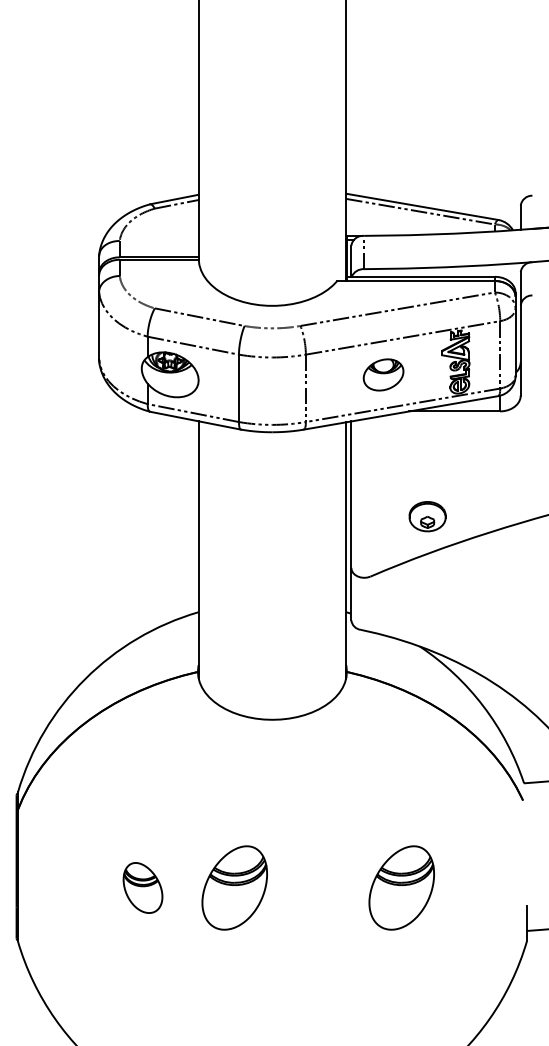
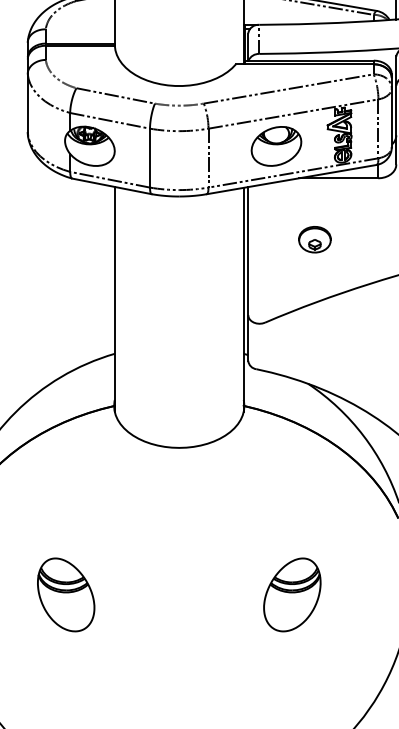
part: (383, 374) -> (276, 146), size x1.43
part: (427, 516) -> (314, 239), moved
part: (142, 887) -> (65, 594), size x1.67
part: (234, 887) -> (146, 594), removed

